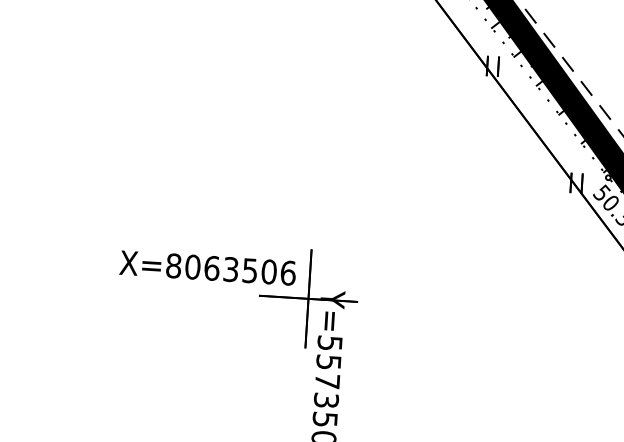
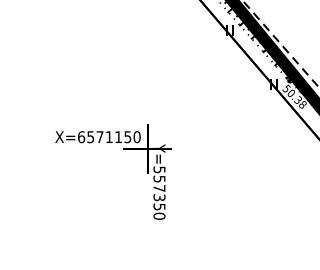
text: (231, 270) -> (109, 137), X=8063506 -> X=6571150

